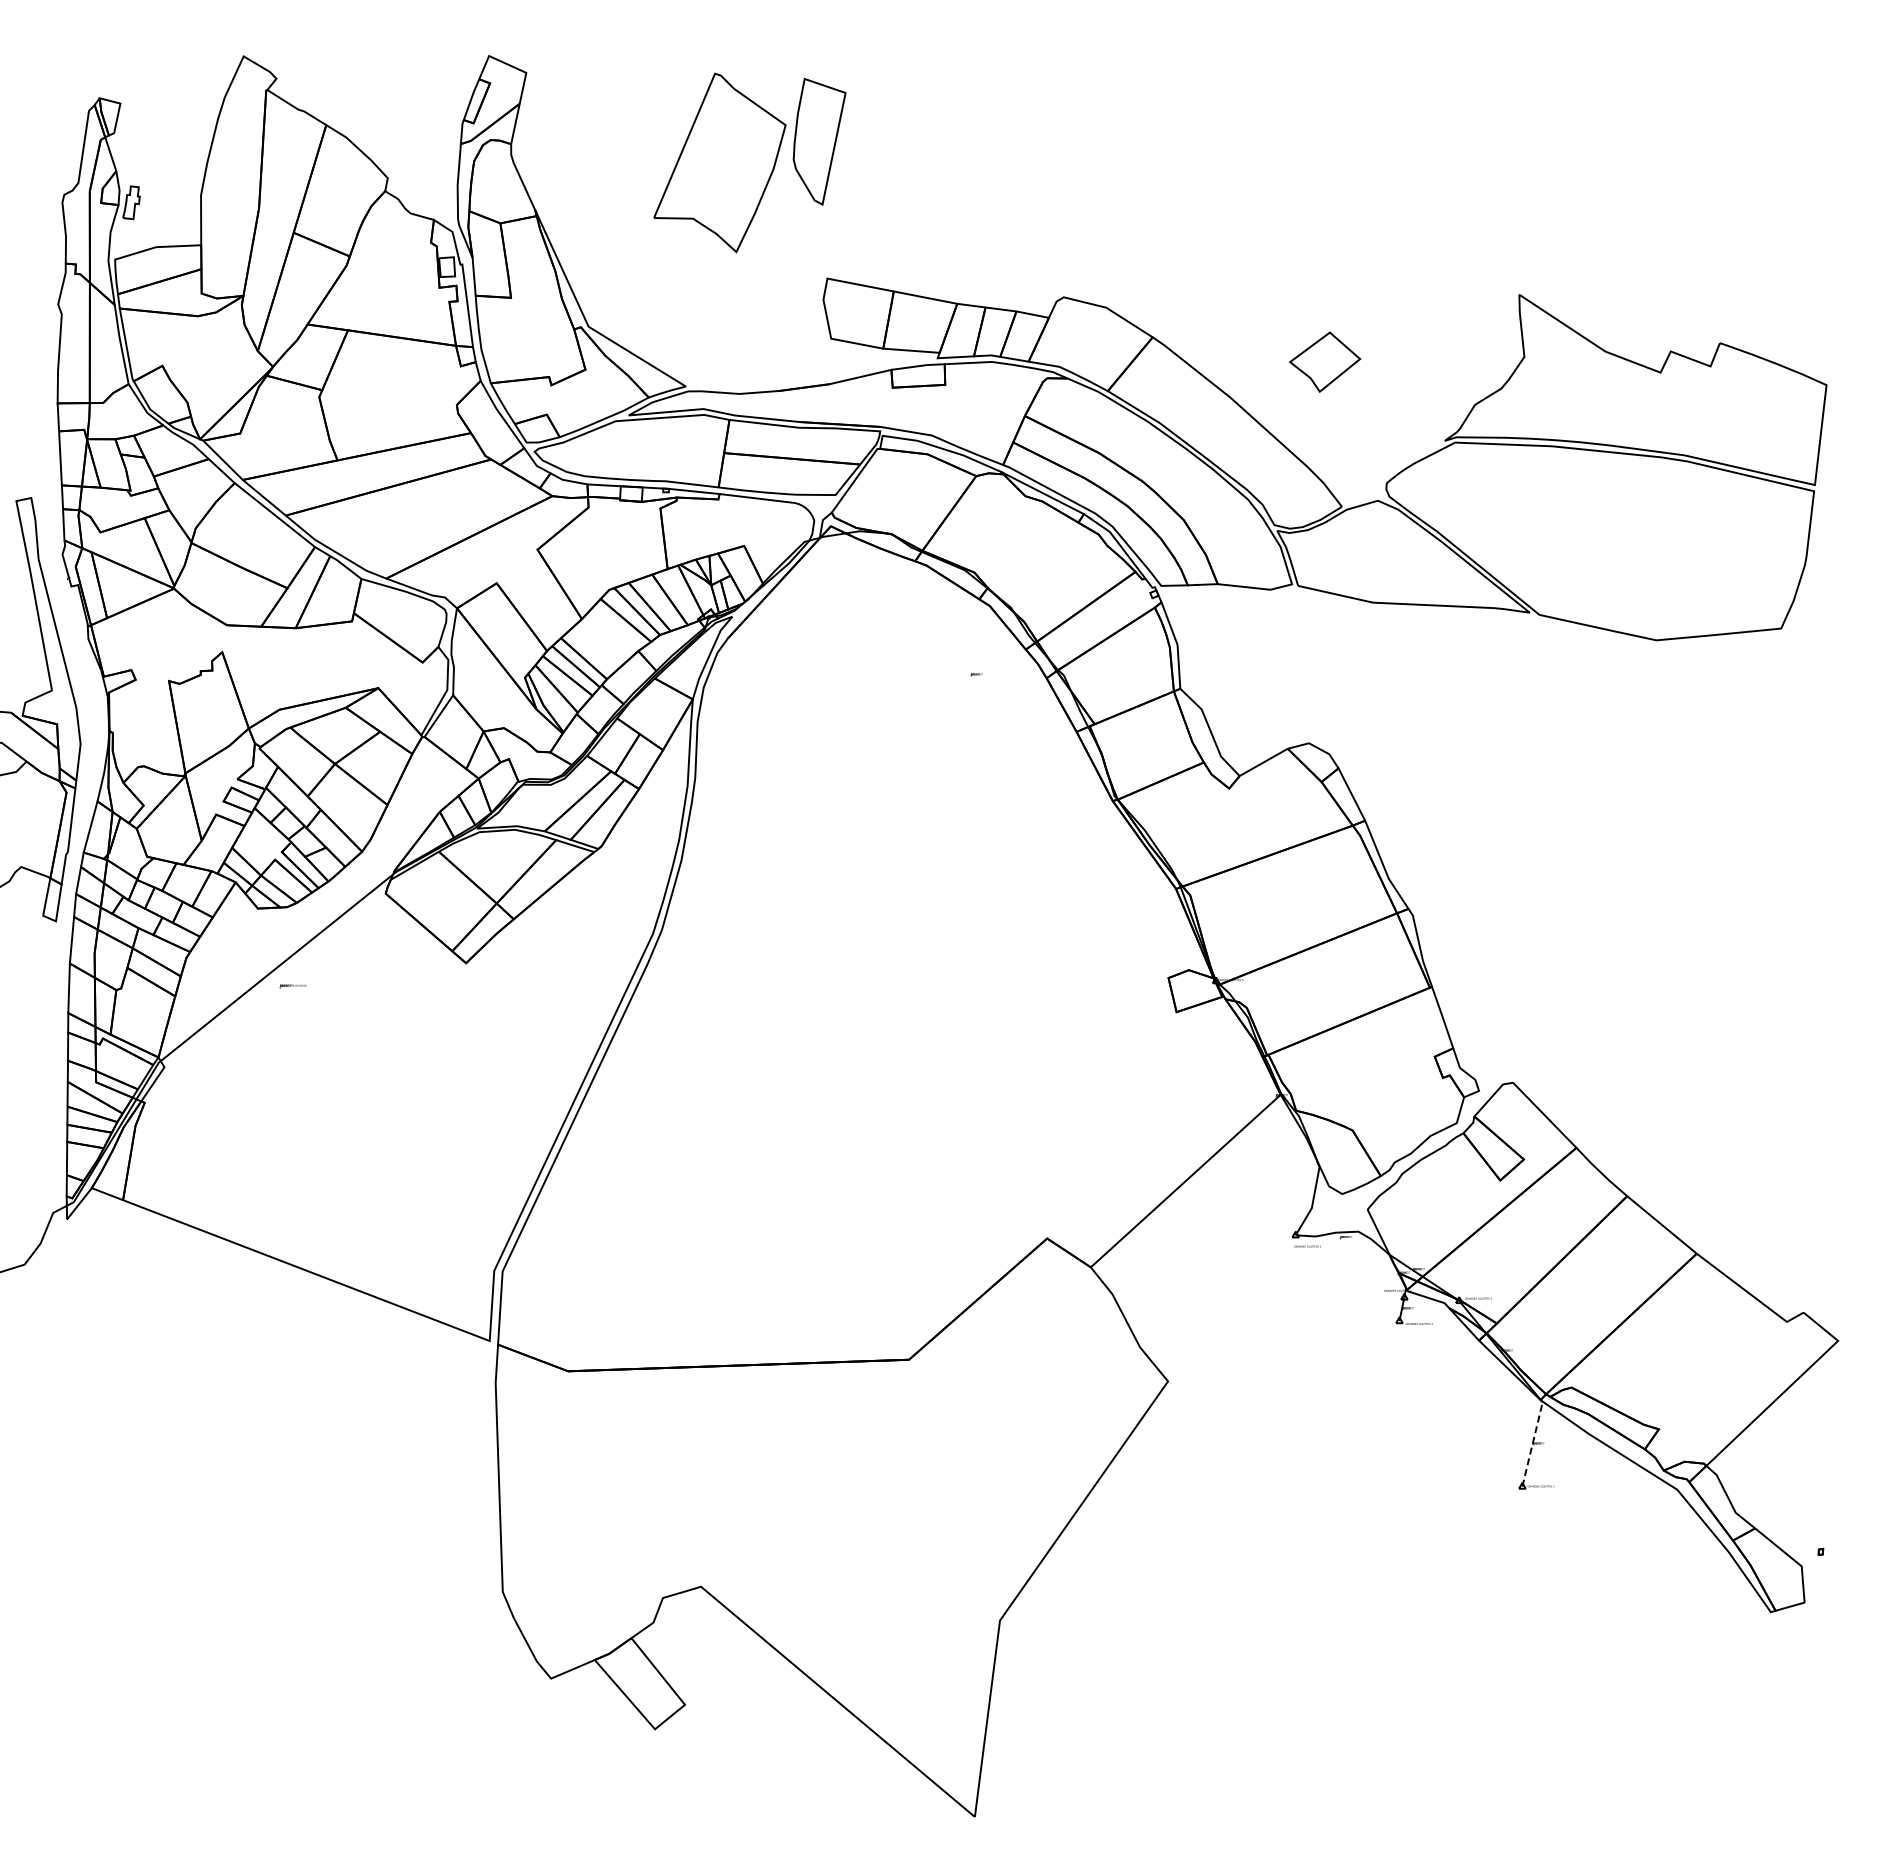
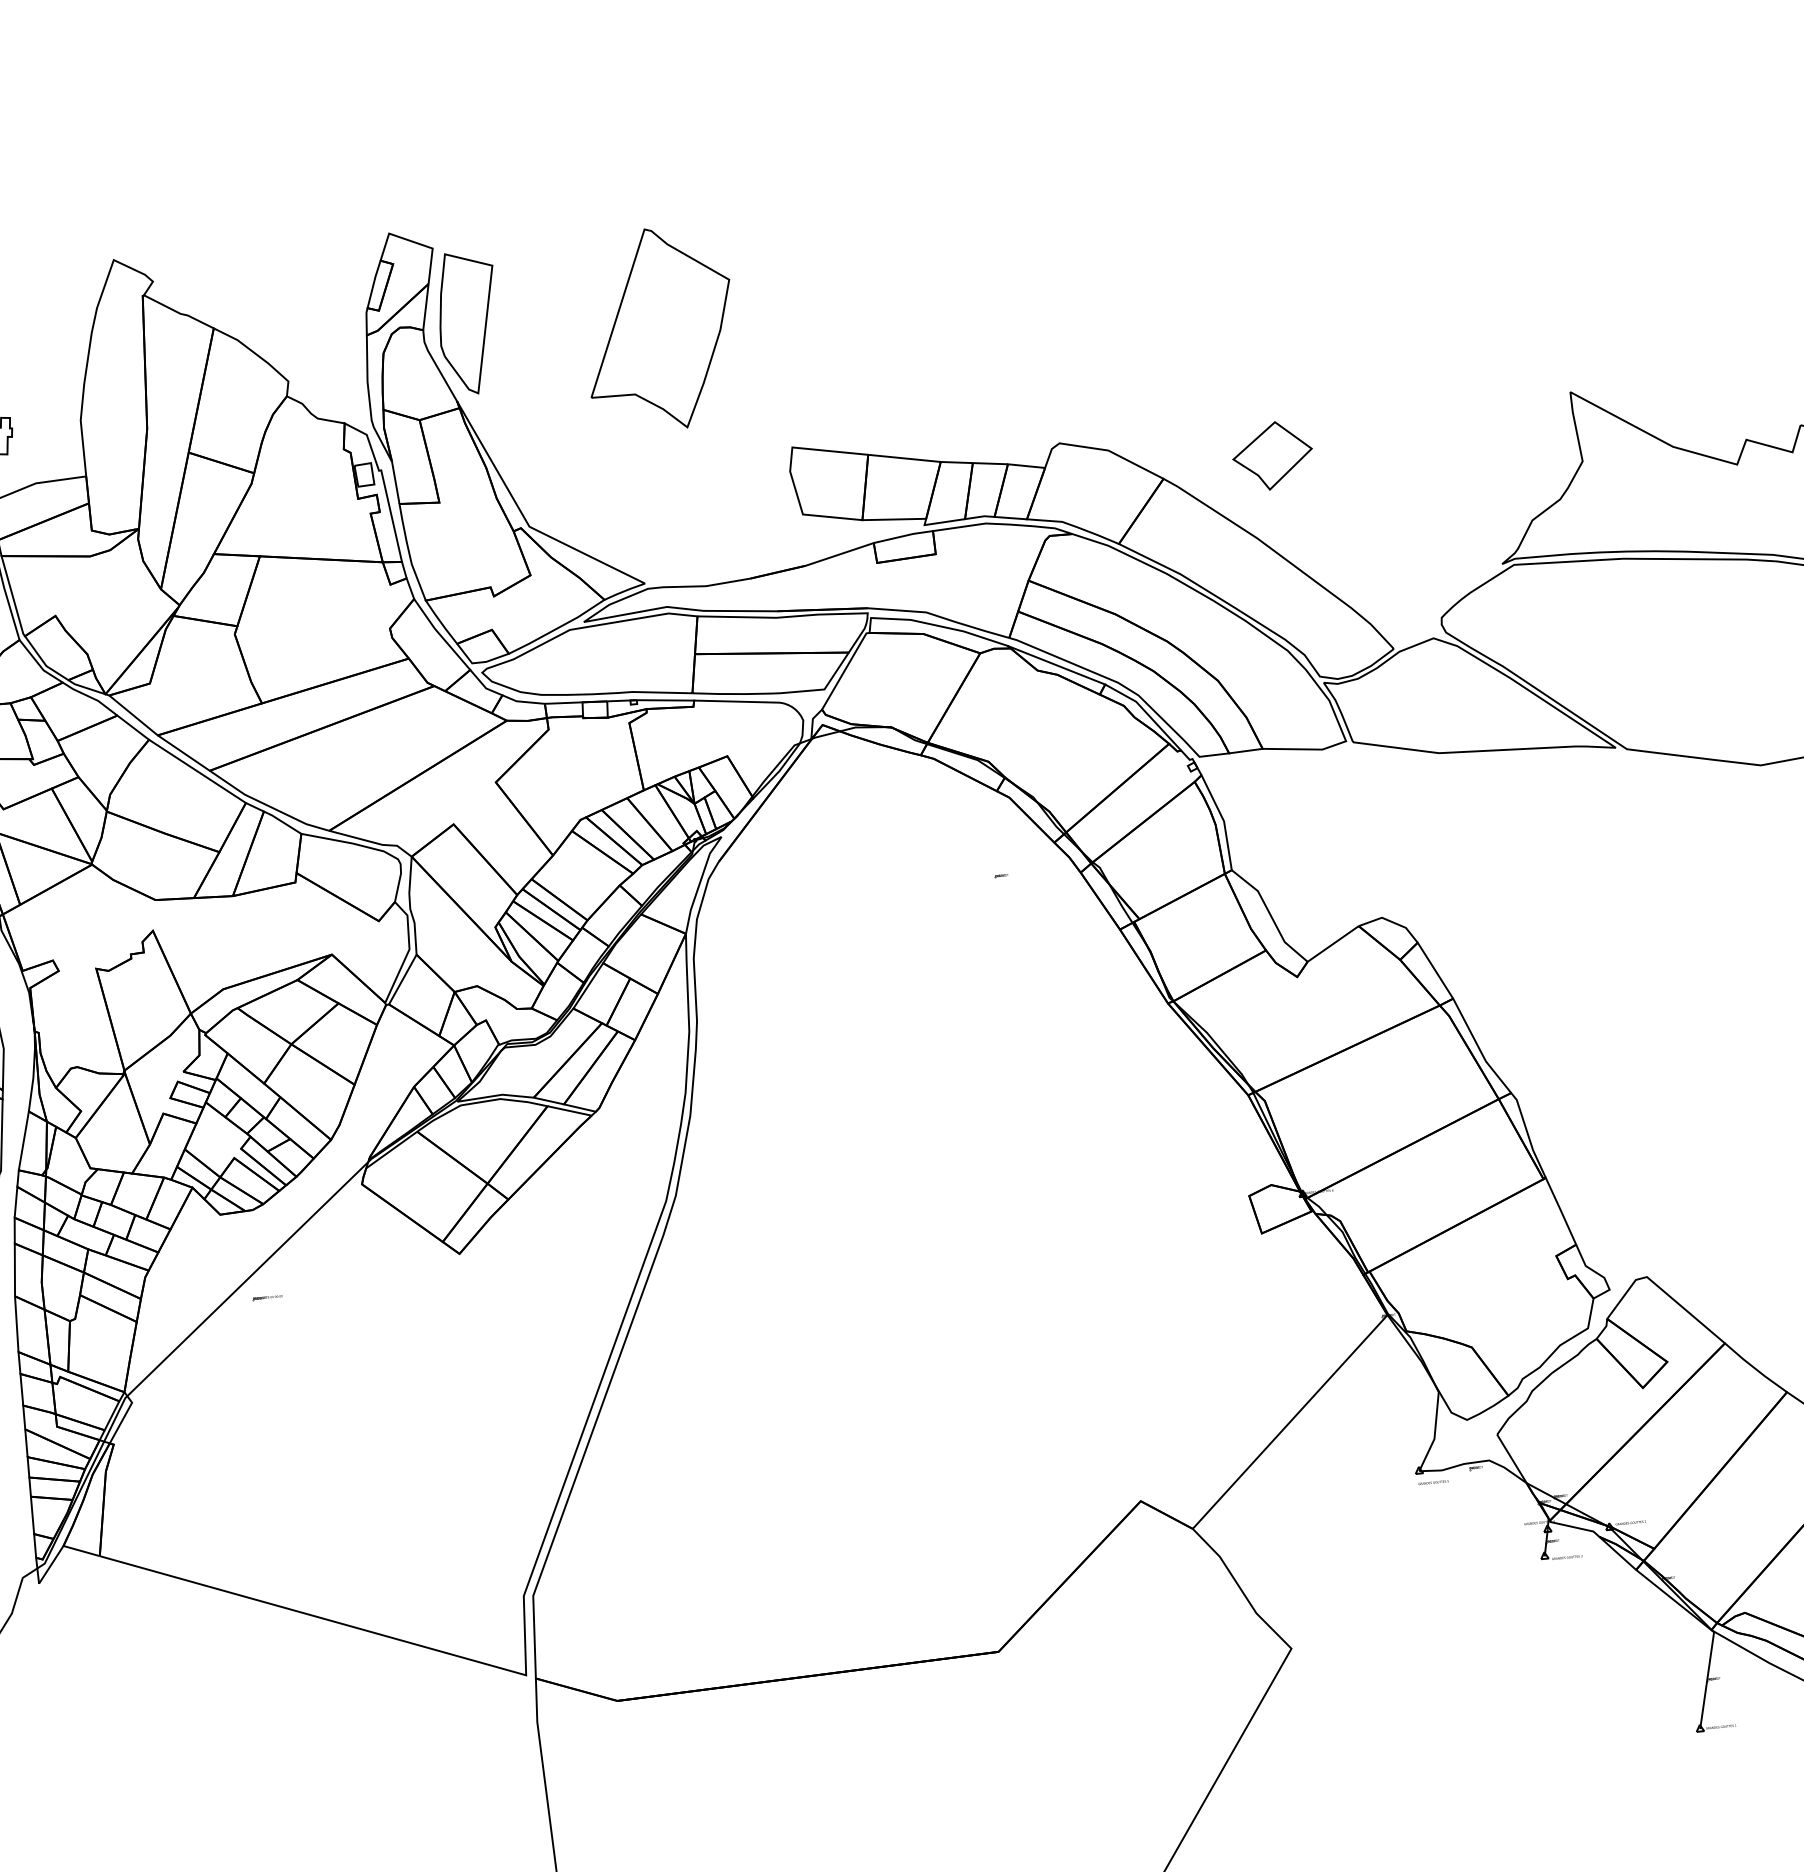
part: (819, 141) -> (468, 322), moved
part: (1324, 361) -> (1272, 455), moved
line: (1532, 1443) -> (1706, 1679), dashed -> solid

